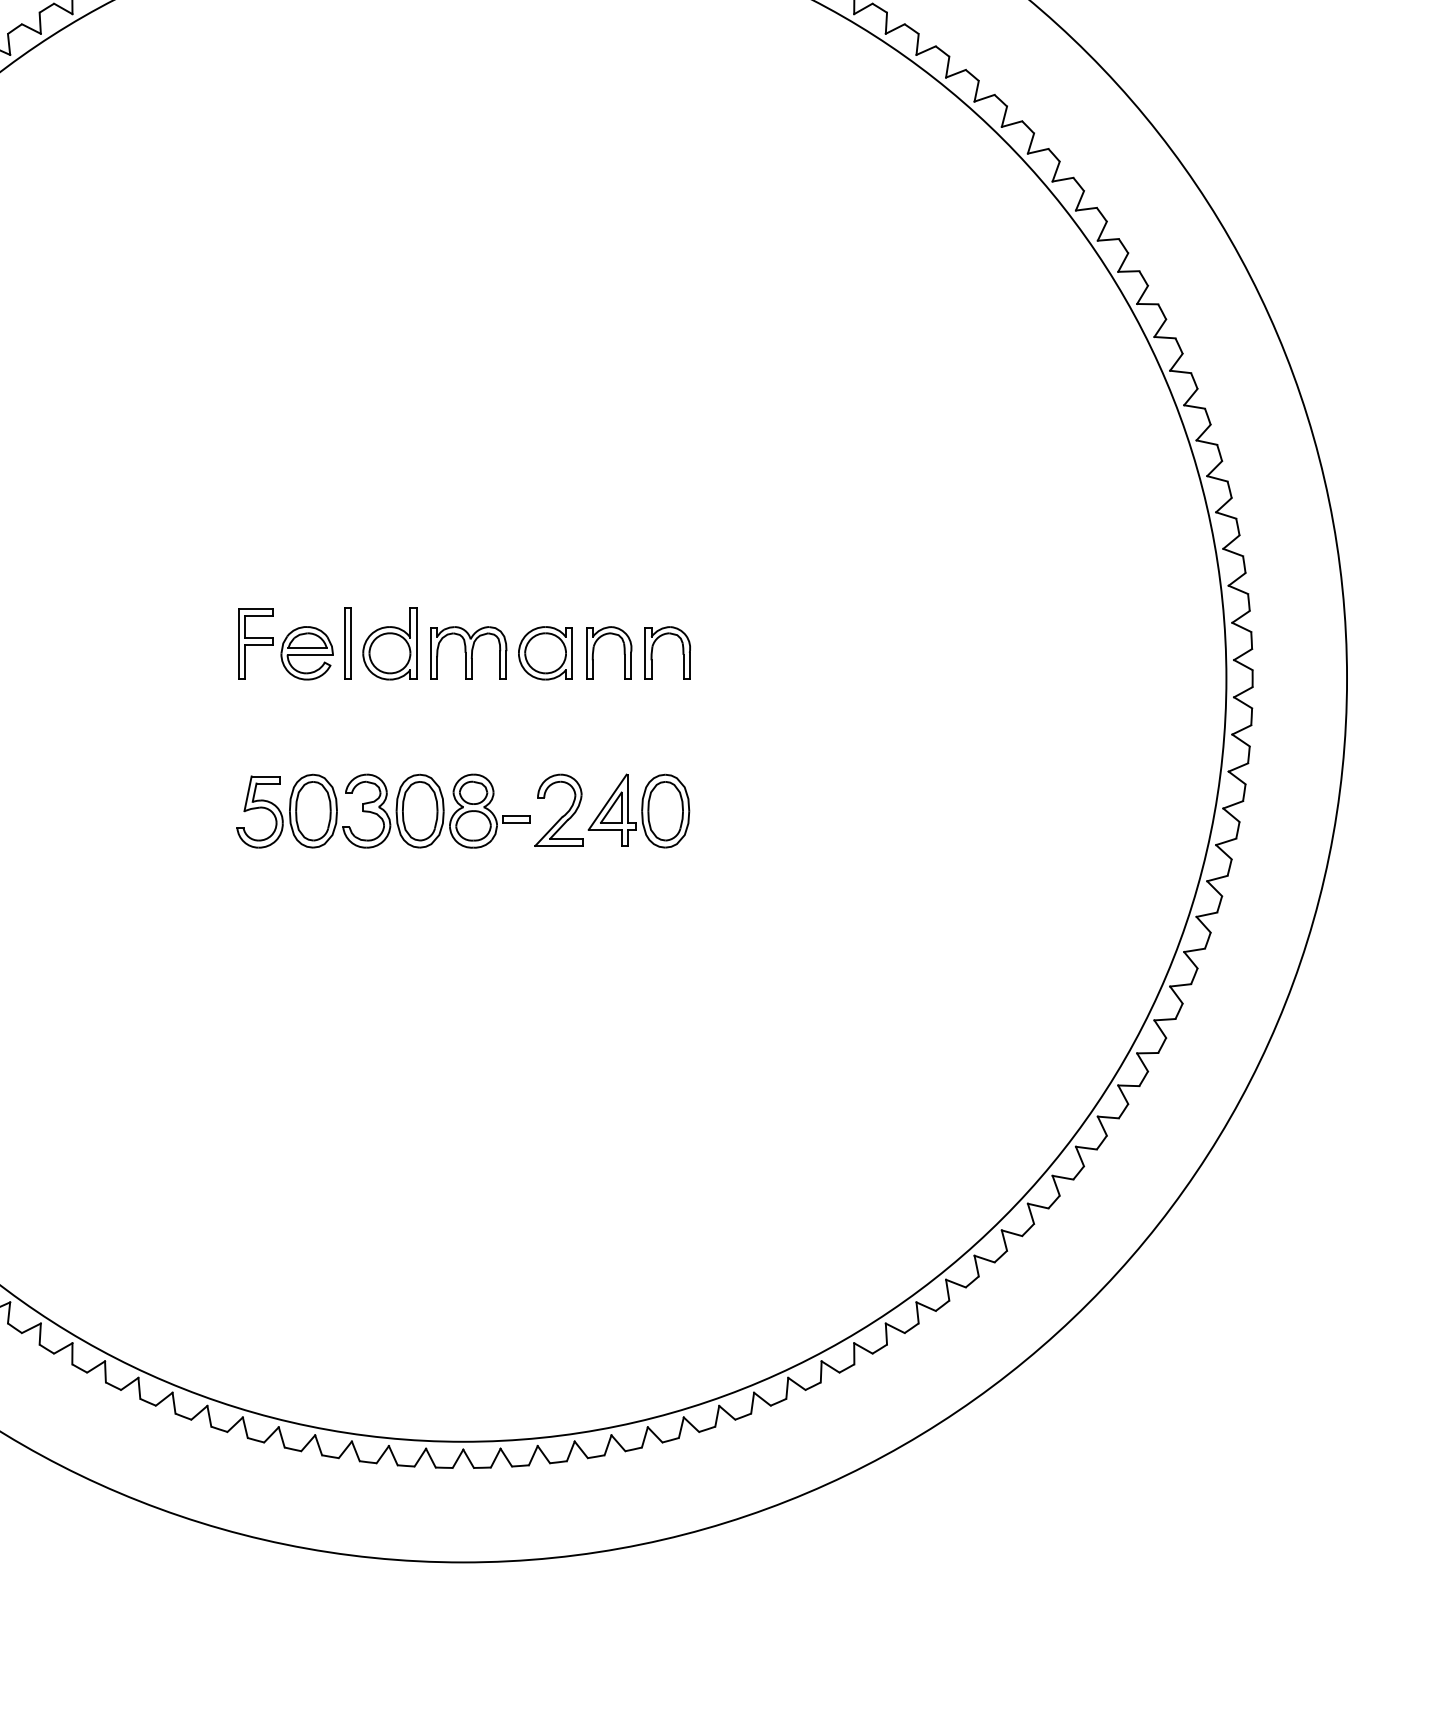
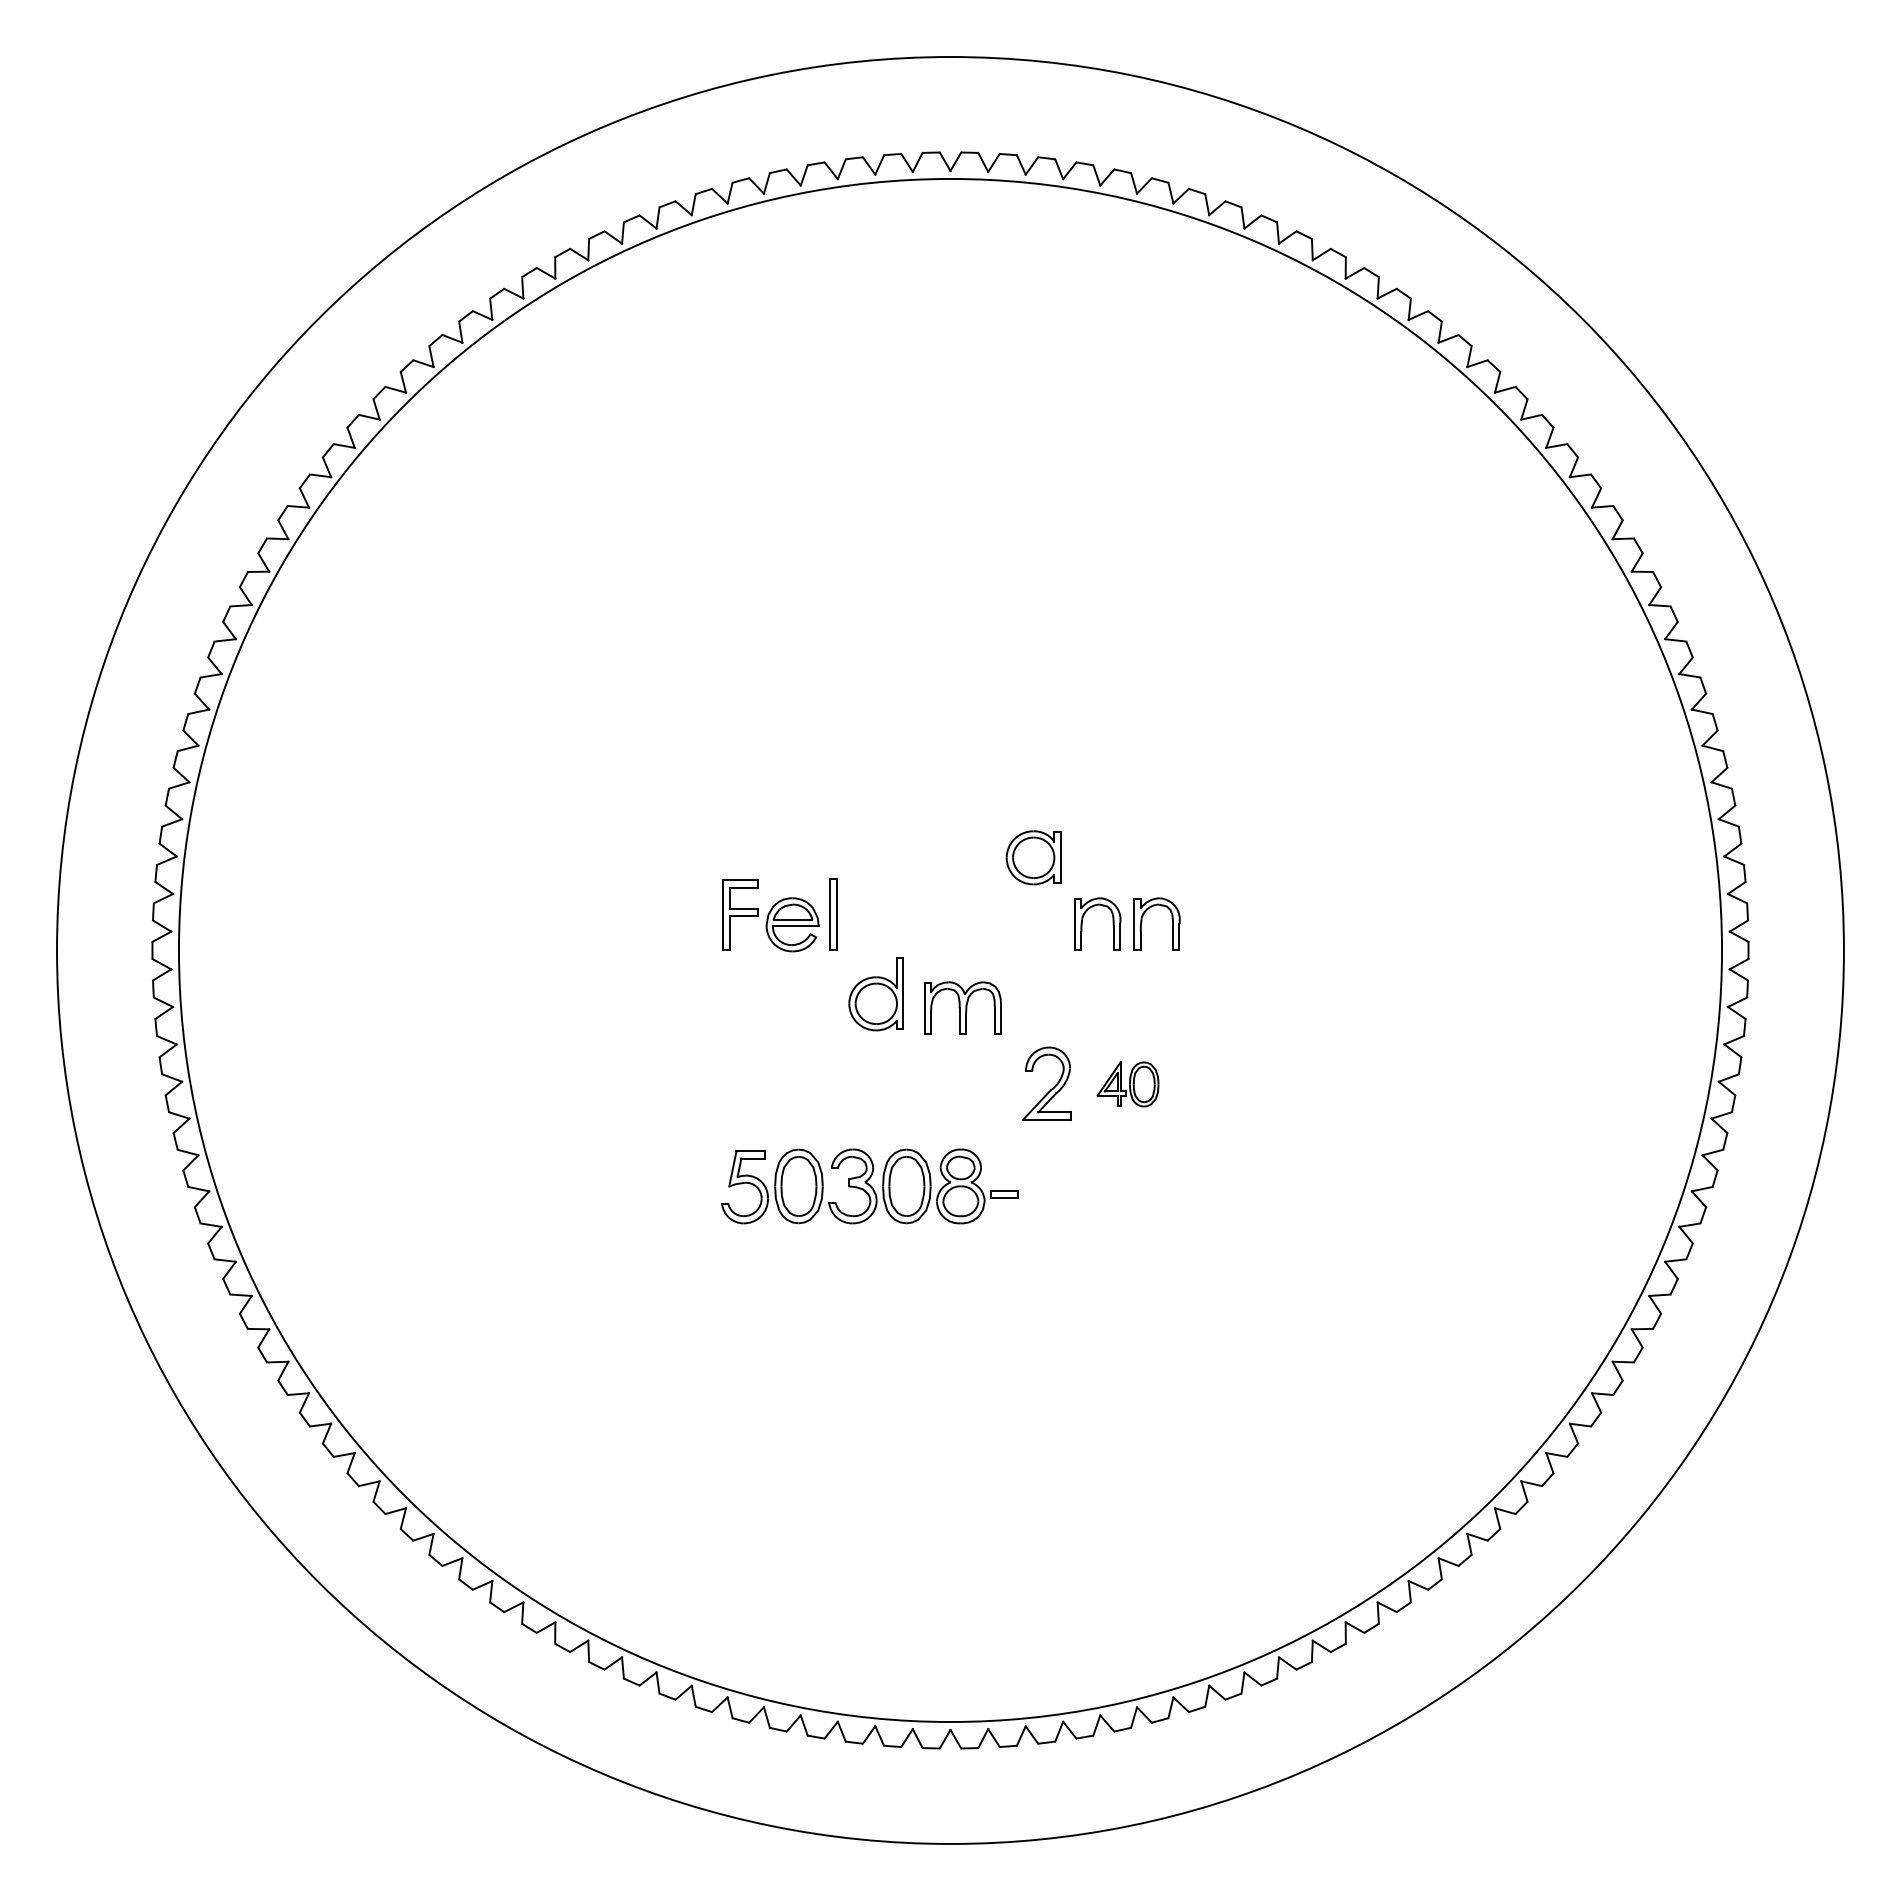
part: (389, 644) -> (875, 994), moved
part: (468, 651) -> (962, 1007), moved
part: (545, 652) -> (1033, 857), moved
part: (383, 811) -> (869, 1186), moved
part: (638, 811) -> (1127, 1084), size x0.6

